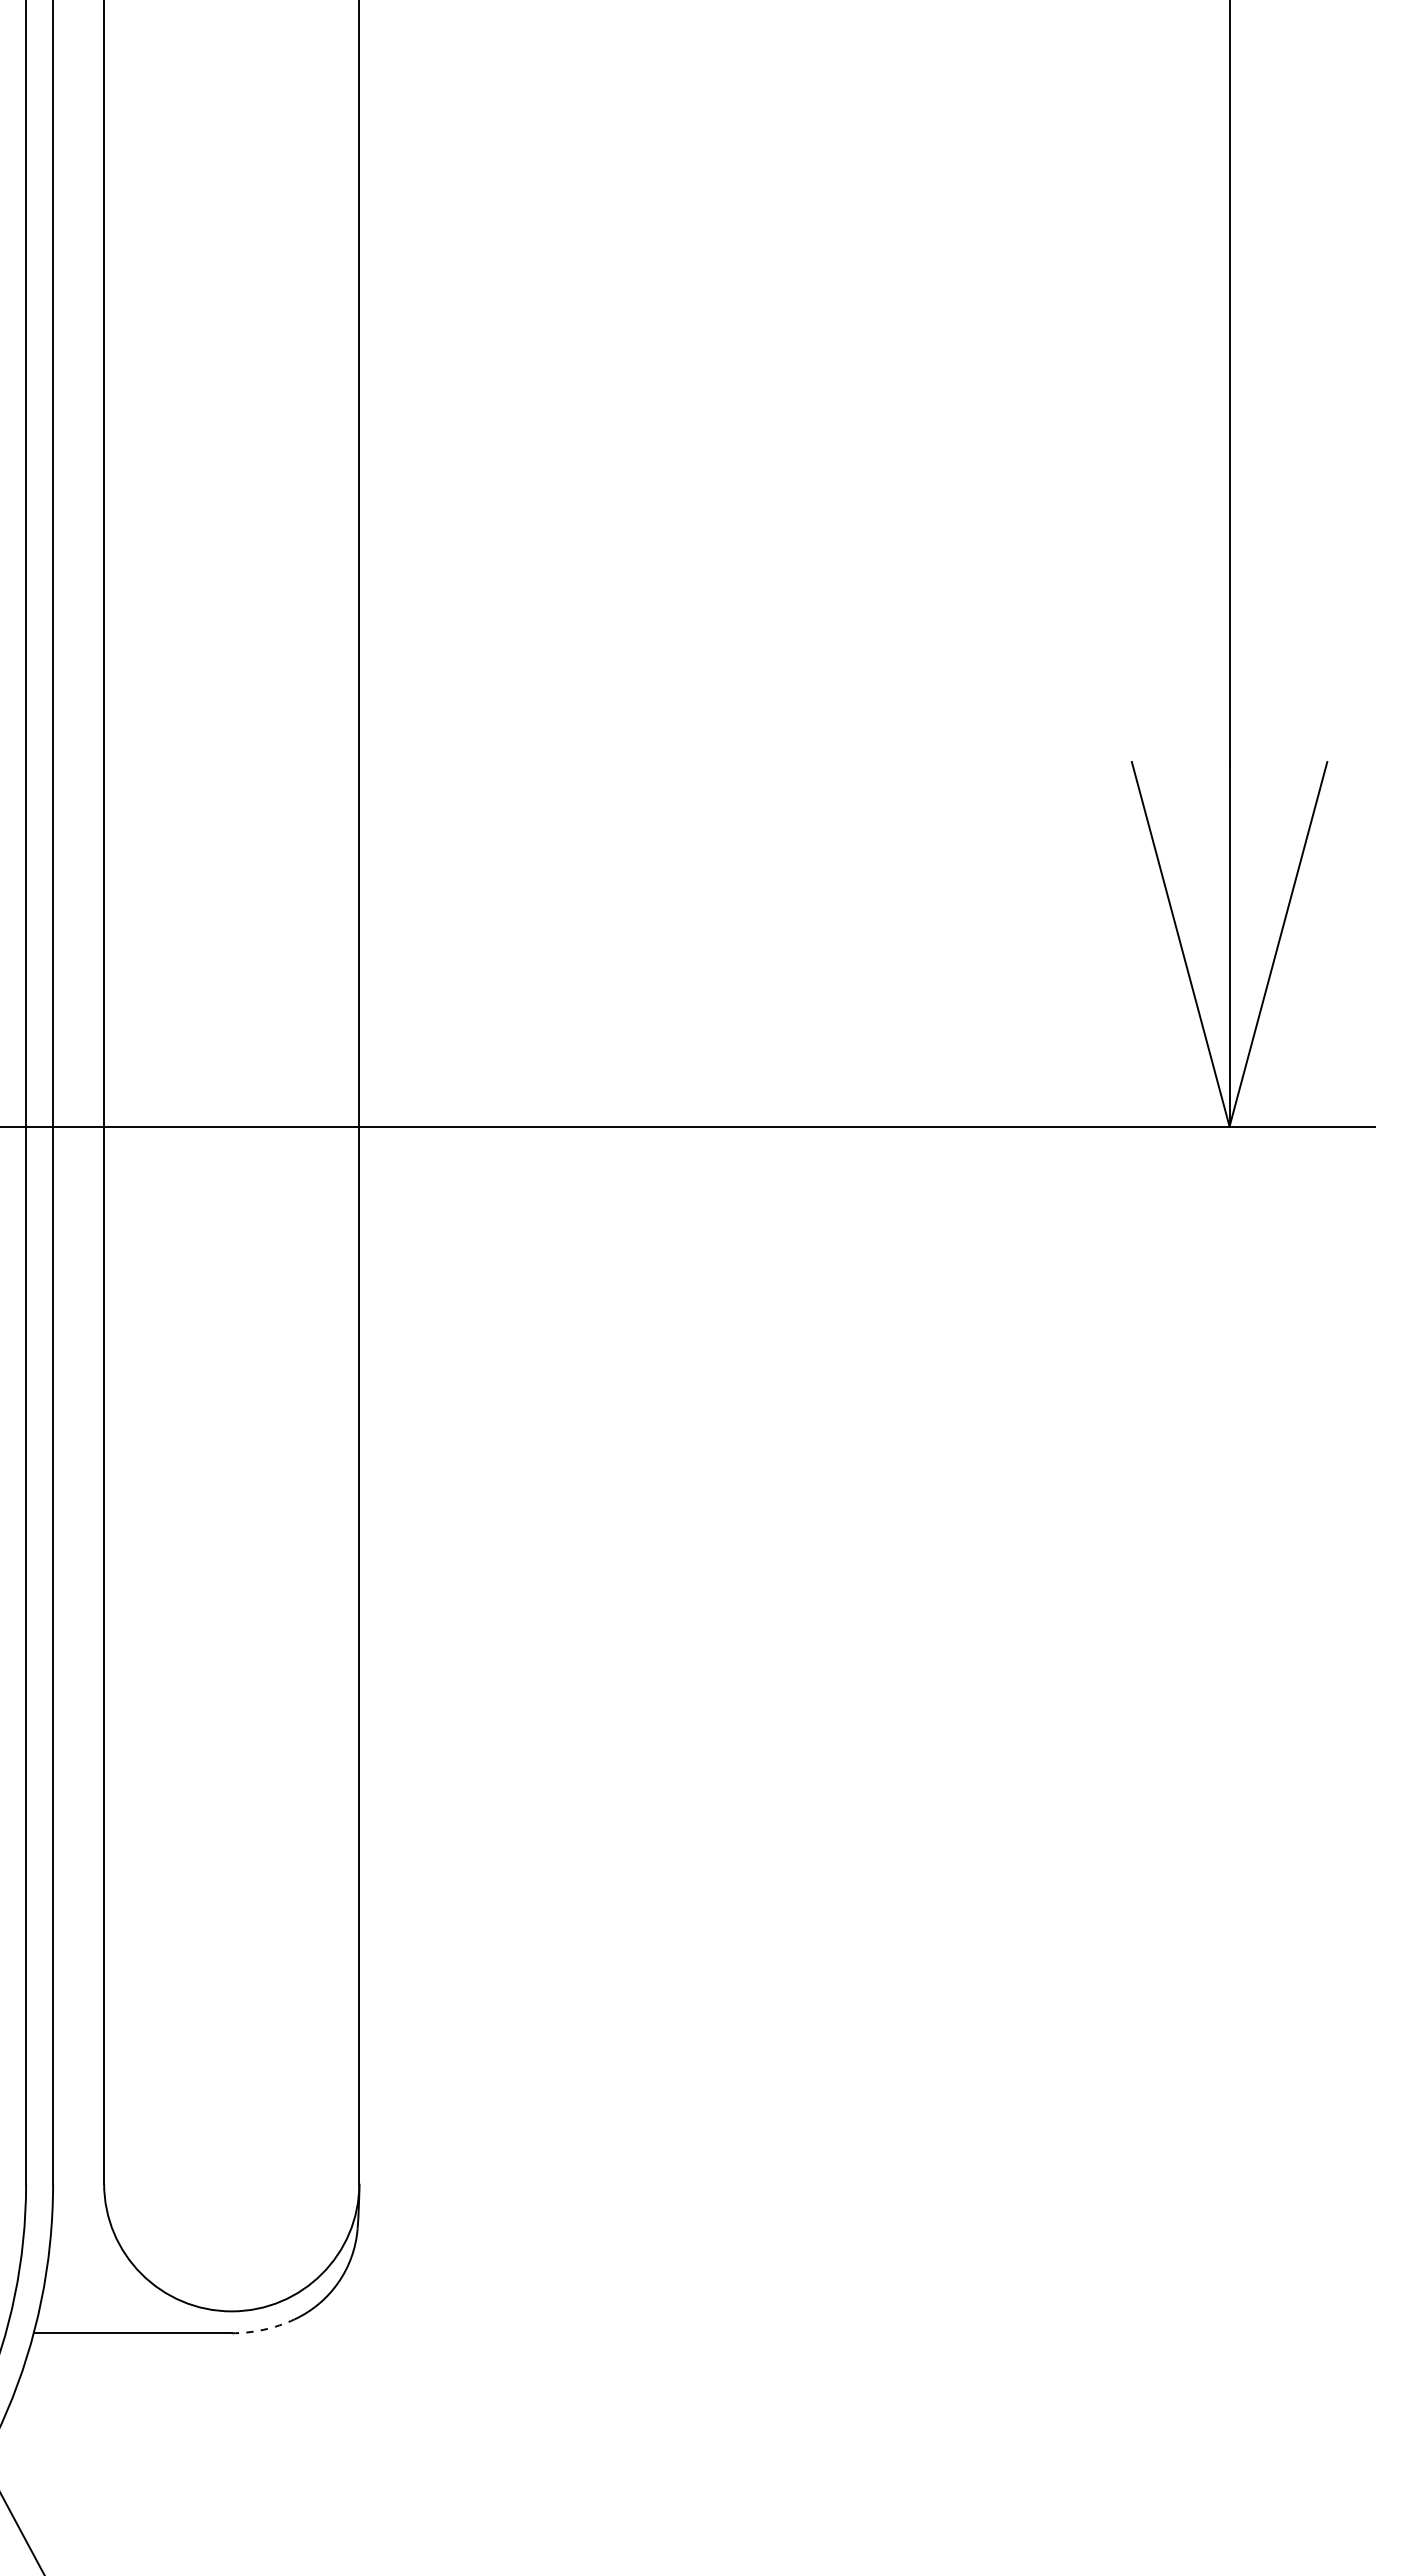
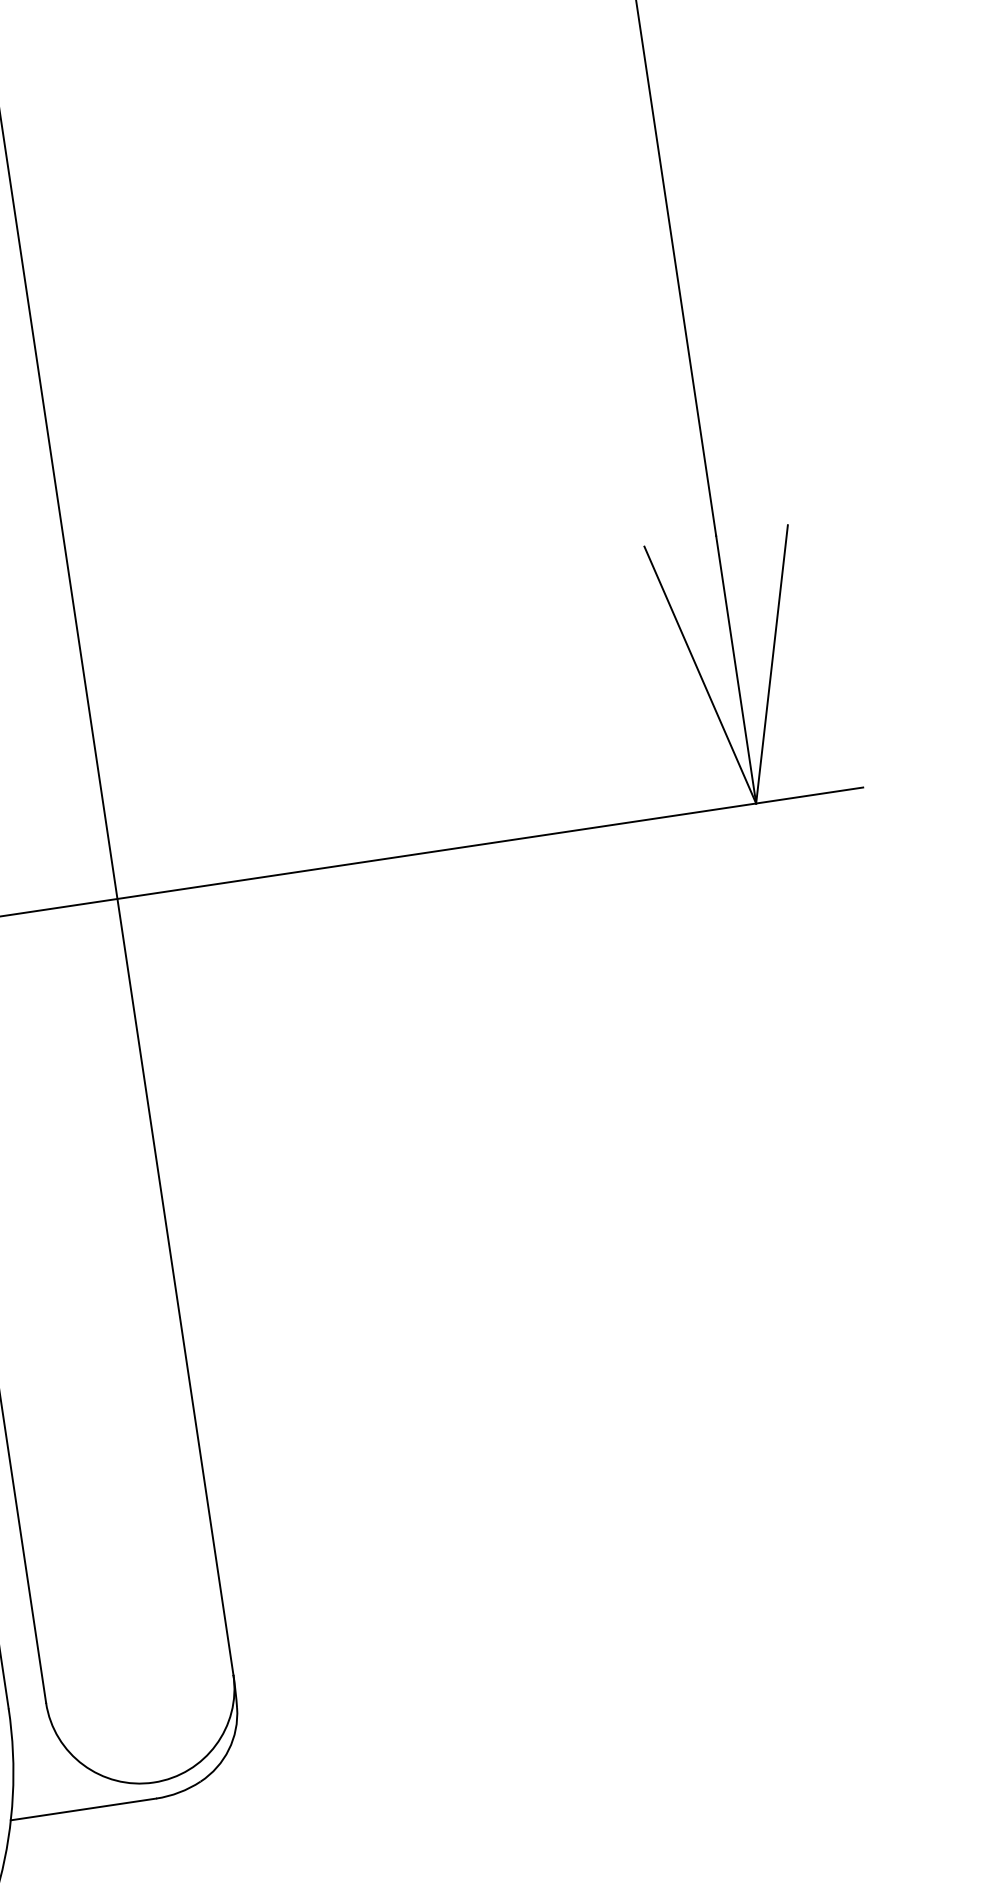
arc: (263, 2329) -> (179, 1792), dashed -> solid

